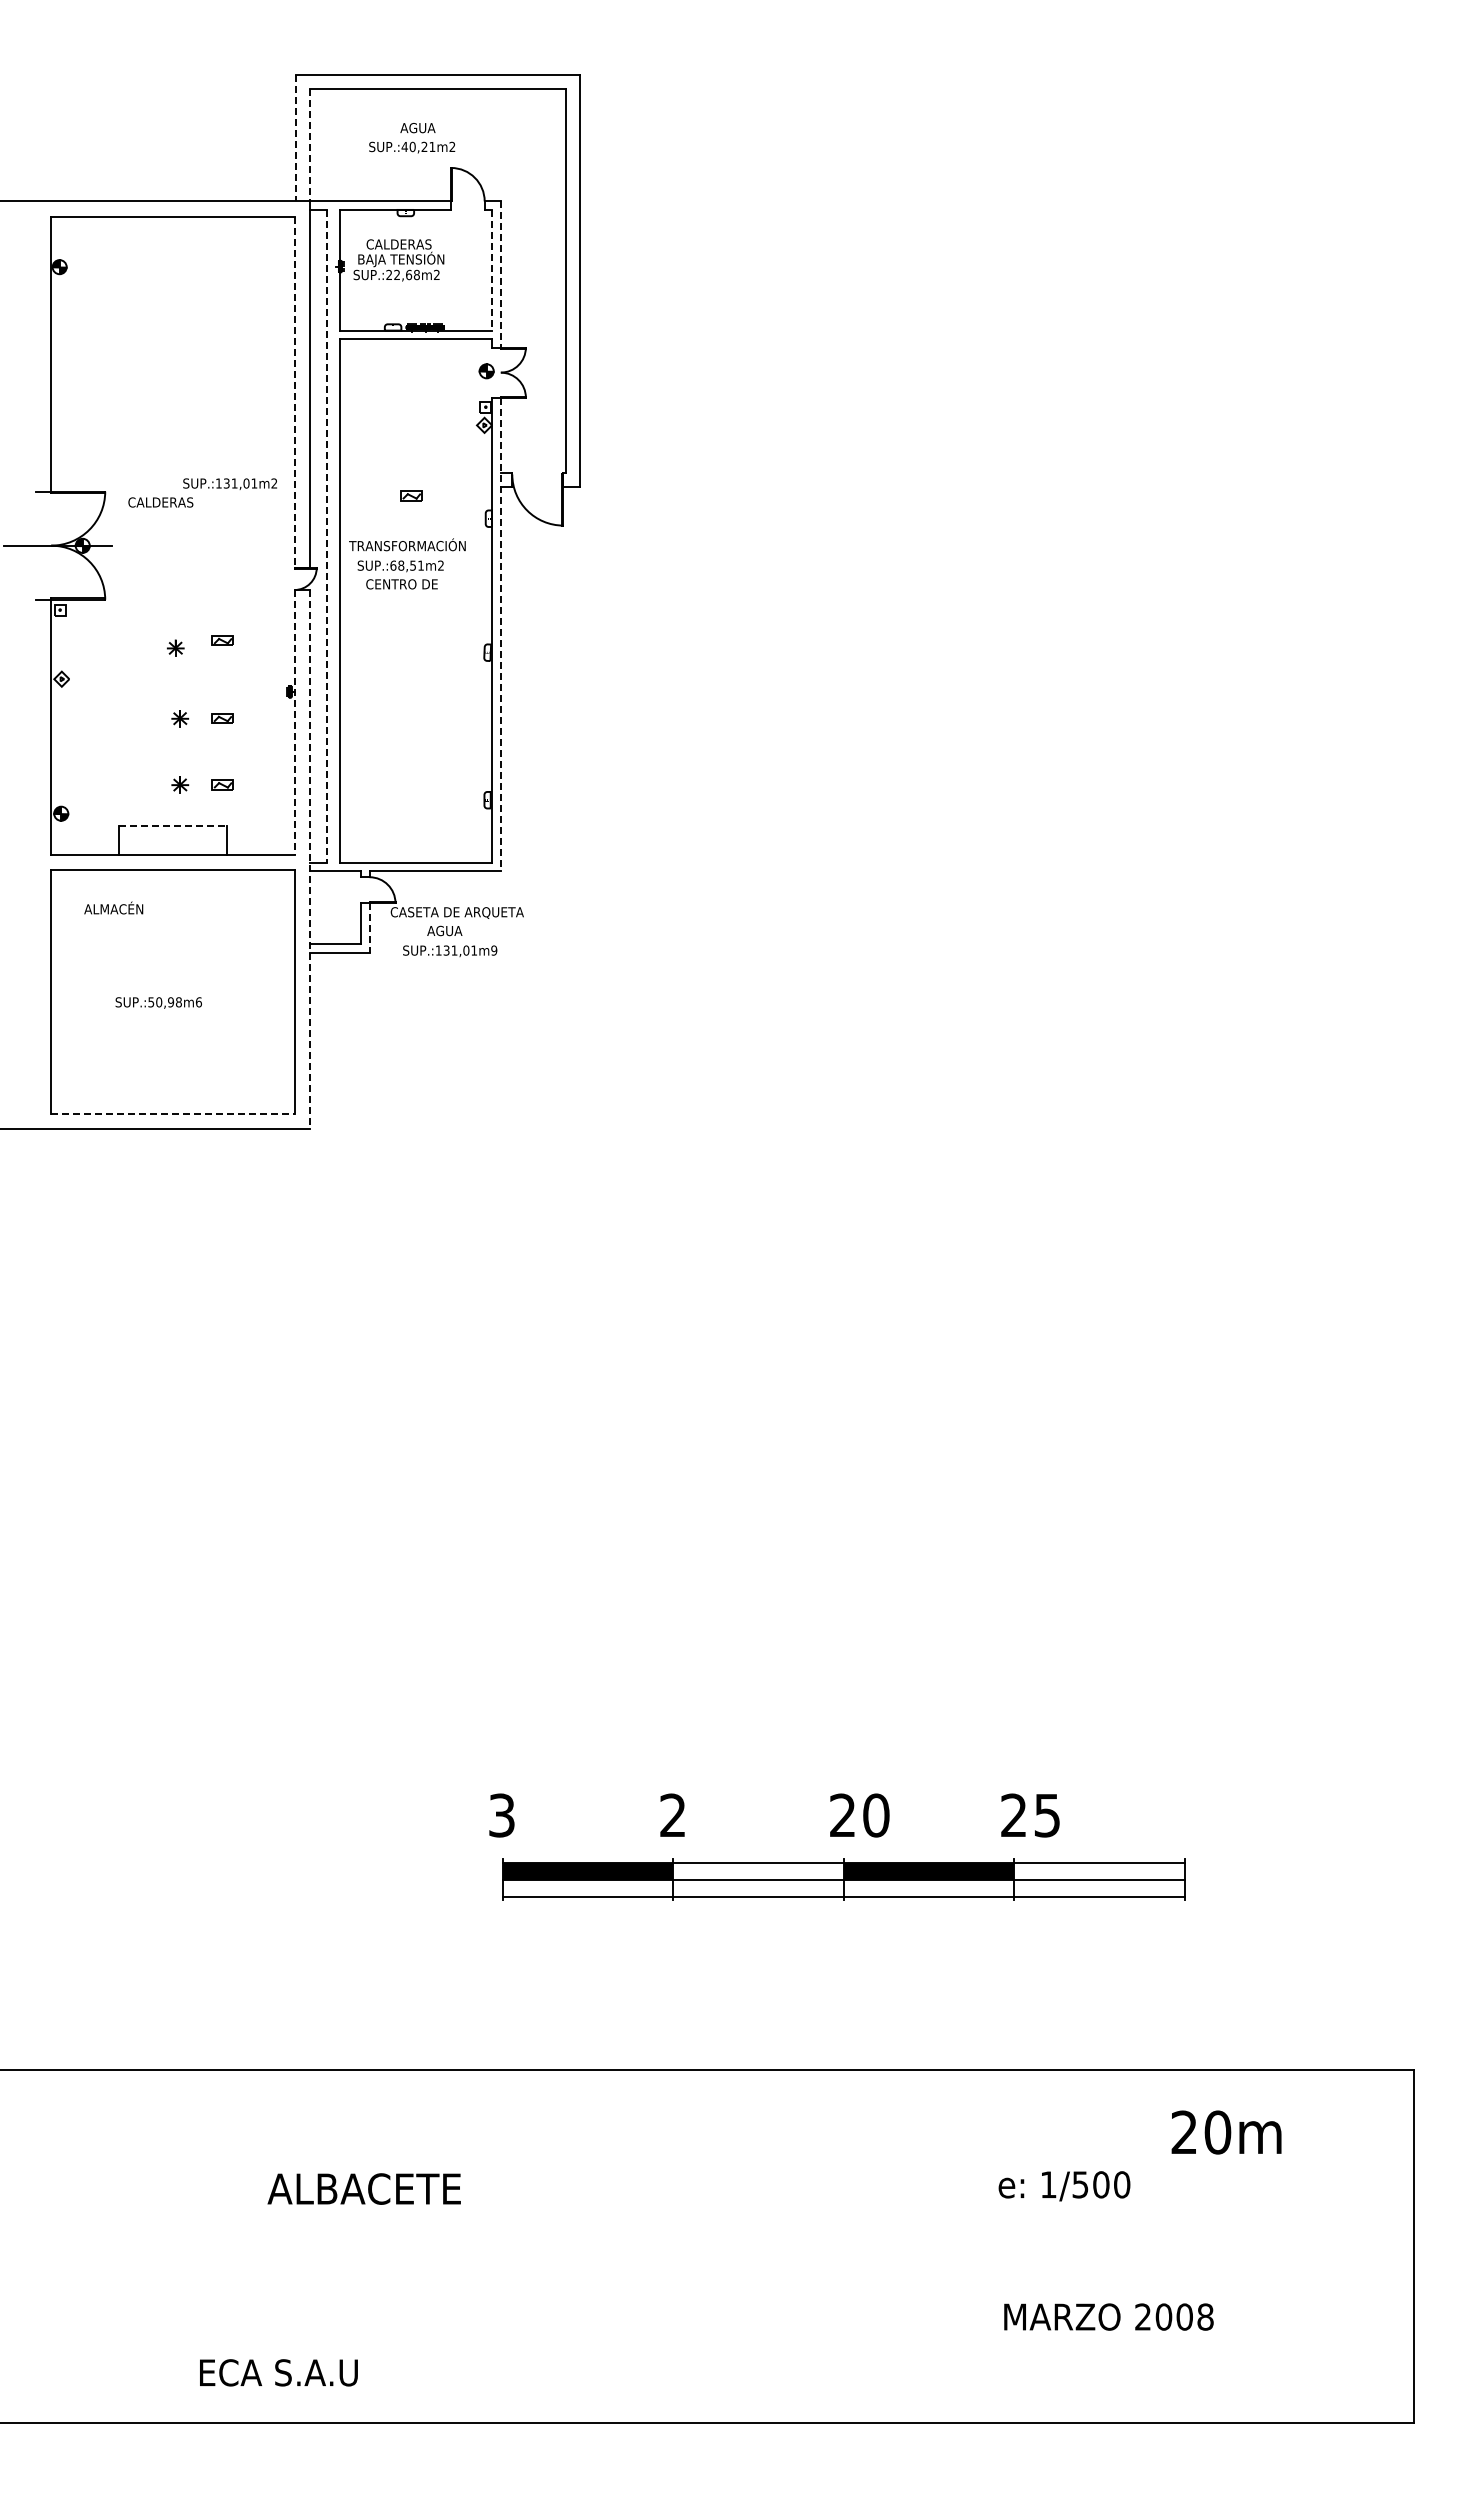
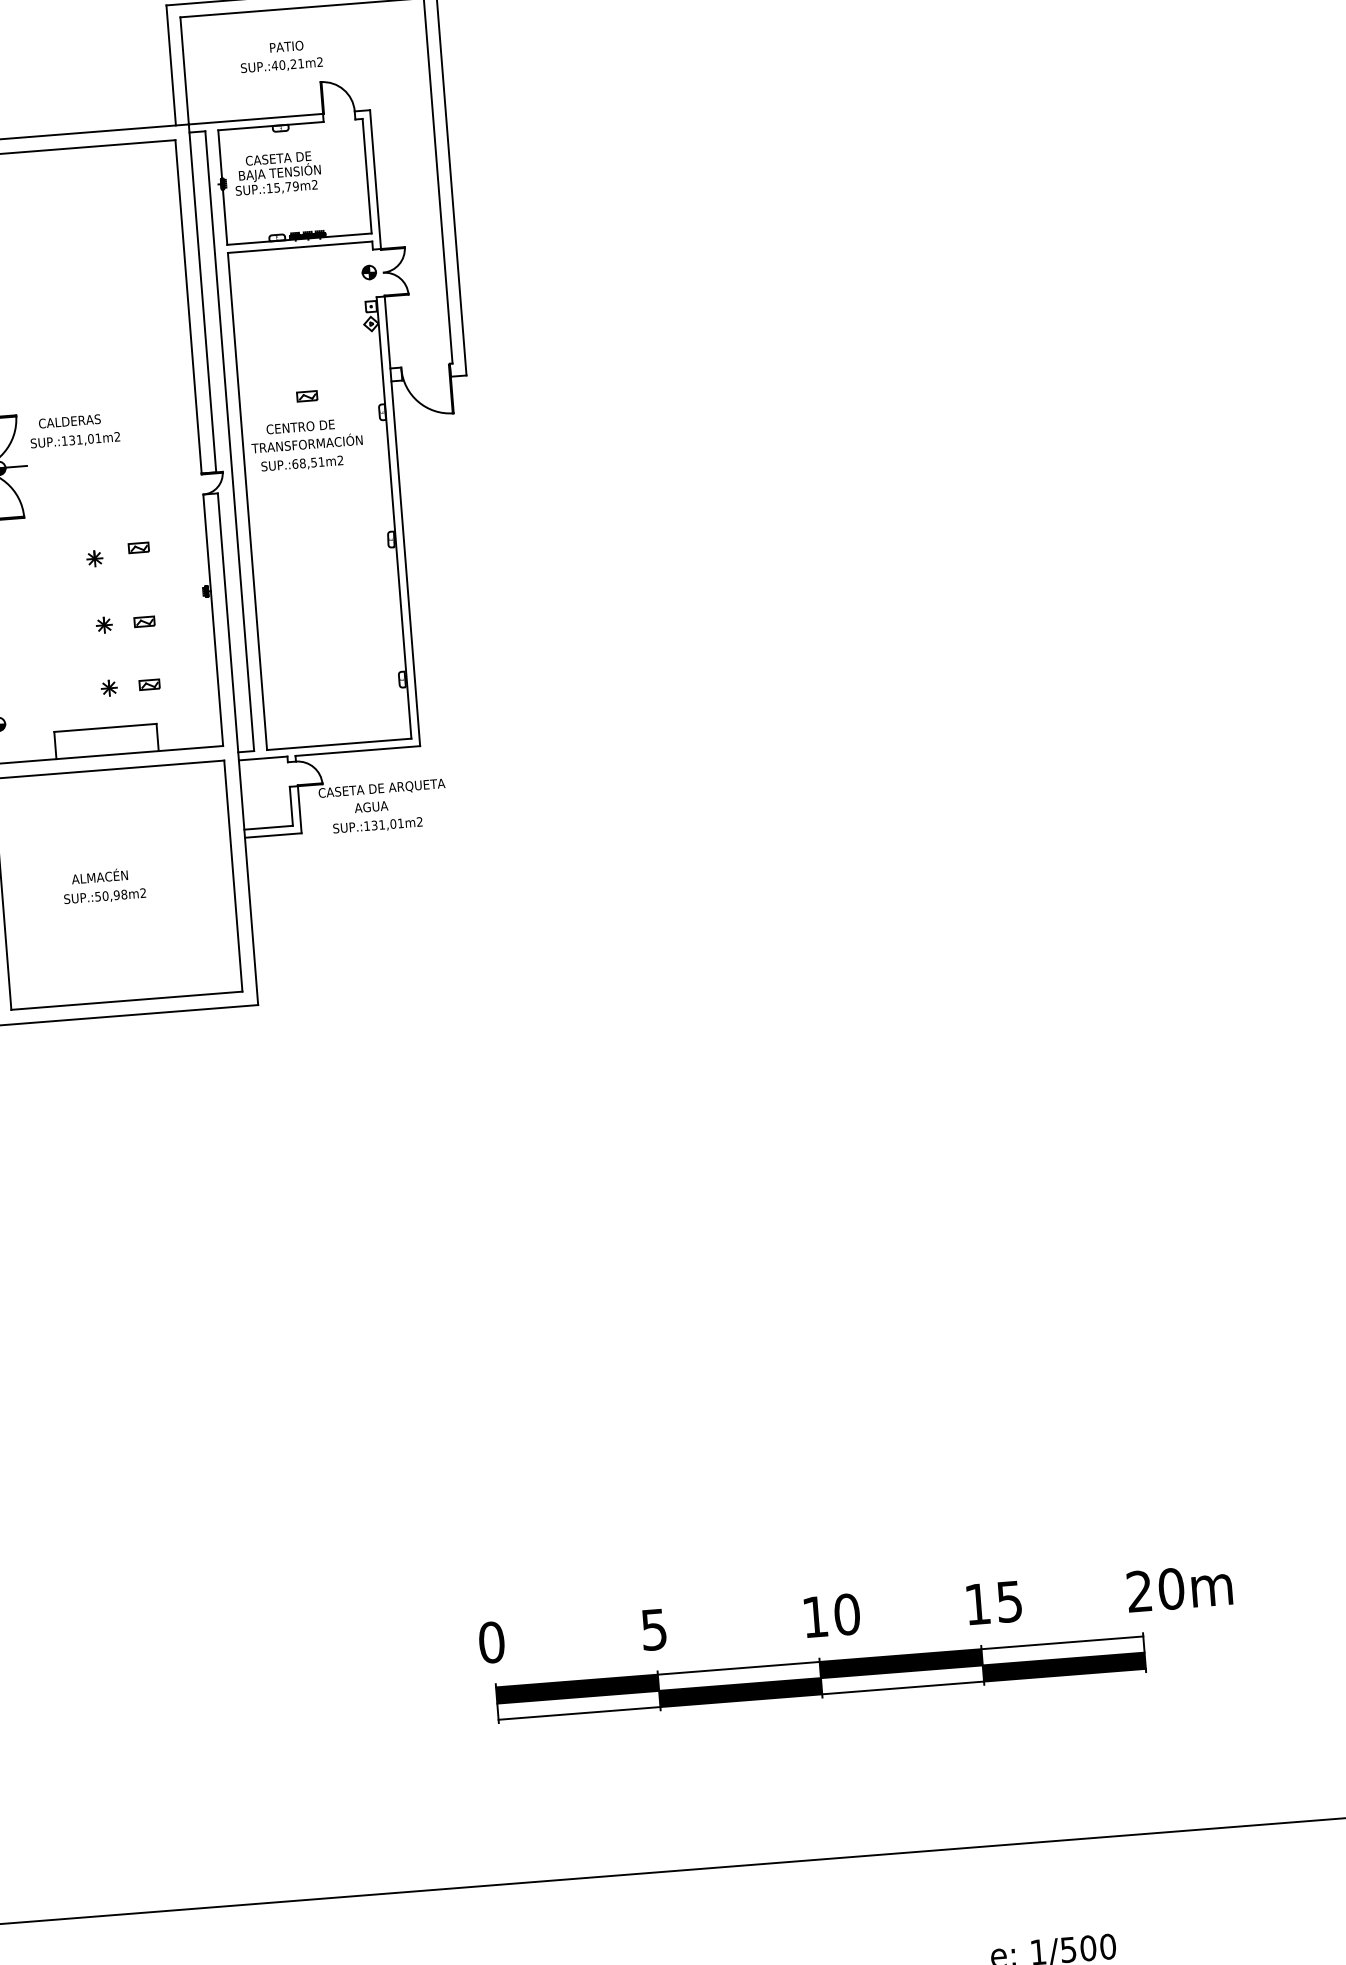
text: (418, 128) -> (286, 47), AGUA -> PATIO
line: (296, 138) -> (171, 65), dashed -> solid
line: (309, 145) -> (184, 71), dashed -> solid
text: (409, 244) -> (286, 157), CALDERAS -> CASETA DE
line: (492, 270) -> (367, 176), dashed -> solid
text: (402, 274) -> (282, 186), SUP.:22,68m2 -> SUP.:15,79m2
line: (500, 274) -> (375, 179), dashed -> solid
line: (294, 392) -> (188, 307), dashed -> solid
text: (229, 483) -> (74, 440), moved
line: (326, 536) -> (229, 441), dashed -> solid
text: (401, 584) -> (300, 427), moved
line: (500, 634) -> (402, 521), dashed -> solid
line: (294, 722) -> (213, 620), dashed -> solid
line: (172, 826) -> (105, 728), dashed -> solid
line: (309, 860) -> (237, 750), dashed -> solid
text: (113, 907) -> (99, 875), moved
line: (369, 927) -> (299, 809), dashed -> solid
text: (494, 950) -> (420, 821), SUP.:131,01m9 -> SUP.:131,01m2
text: (198, 1002) -> (142, 893), SUP.:50,98m6 -> SUP.:50,98m2
line: (172, 1113) -> (126, 1000), dashed -> solid
text: (842, 1814) -> (814, 1616), 20 -> 10
text: (1013, 1814) -> (977, 1603), 25 -> 15
text: (501, 1815) -> (491, 1642), 3 -> 0
text: (672, 1815) -> (653, 1629), 2 -> 5
fill: (758, 1887) -> (740, 1691), added
fill: (1099, 1887) -> (1064, 1666), added
text: (1226, 2132) -> (1179, 1588), moved

